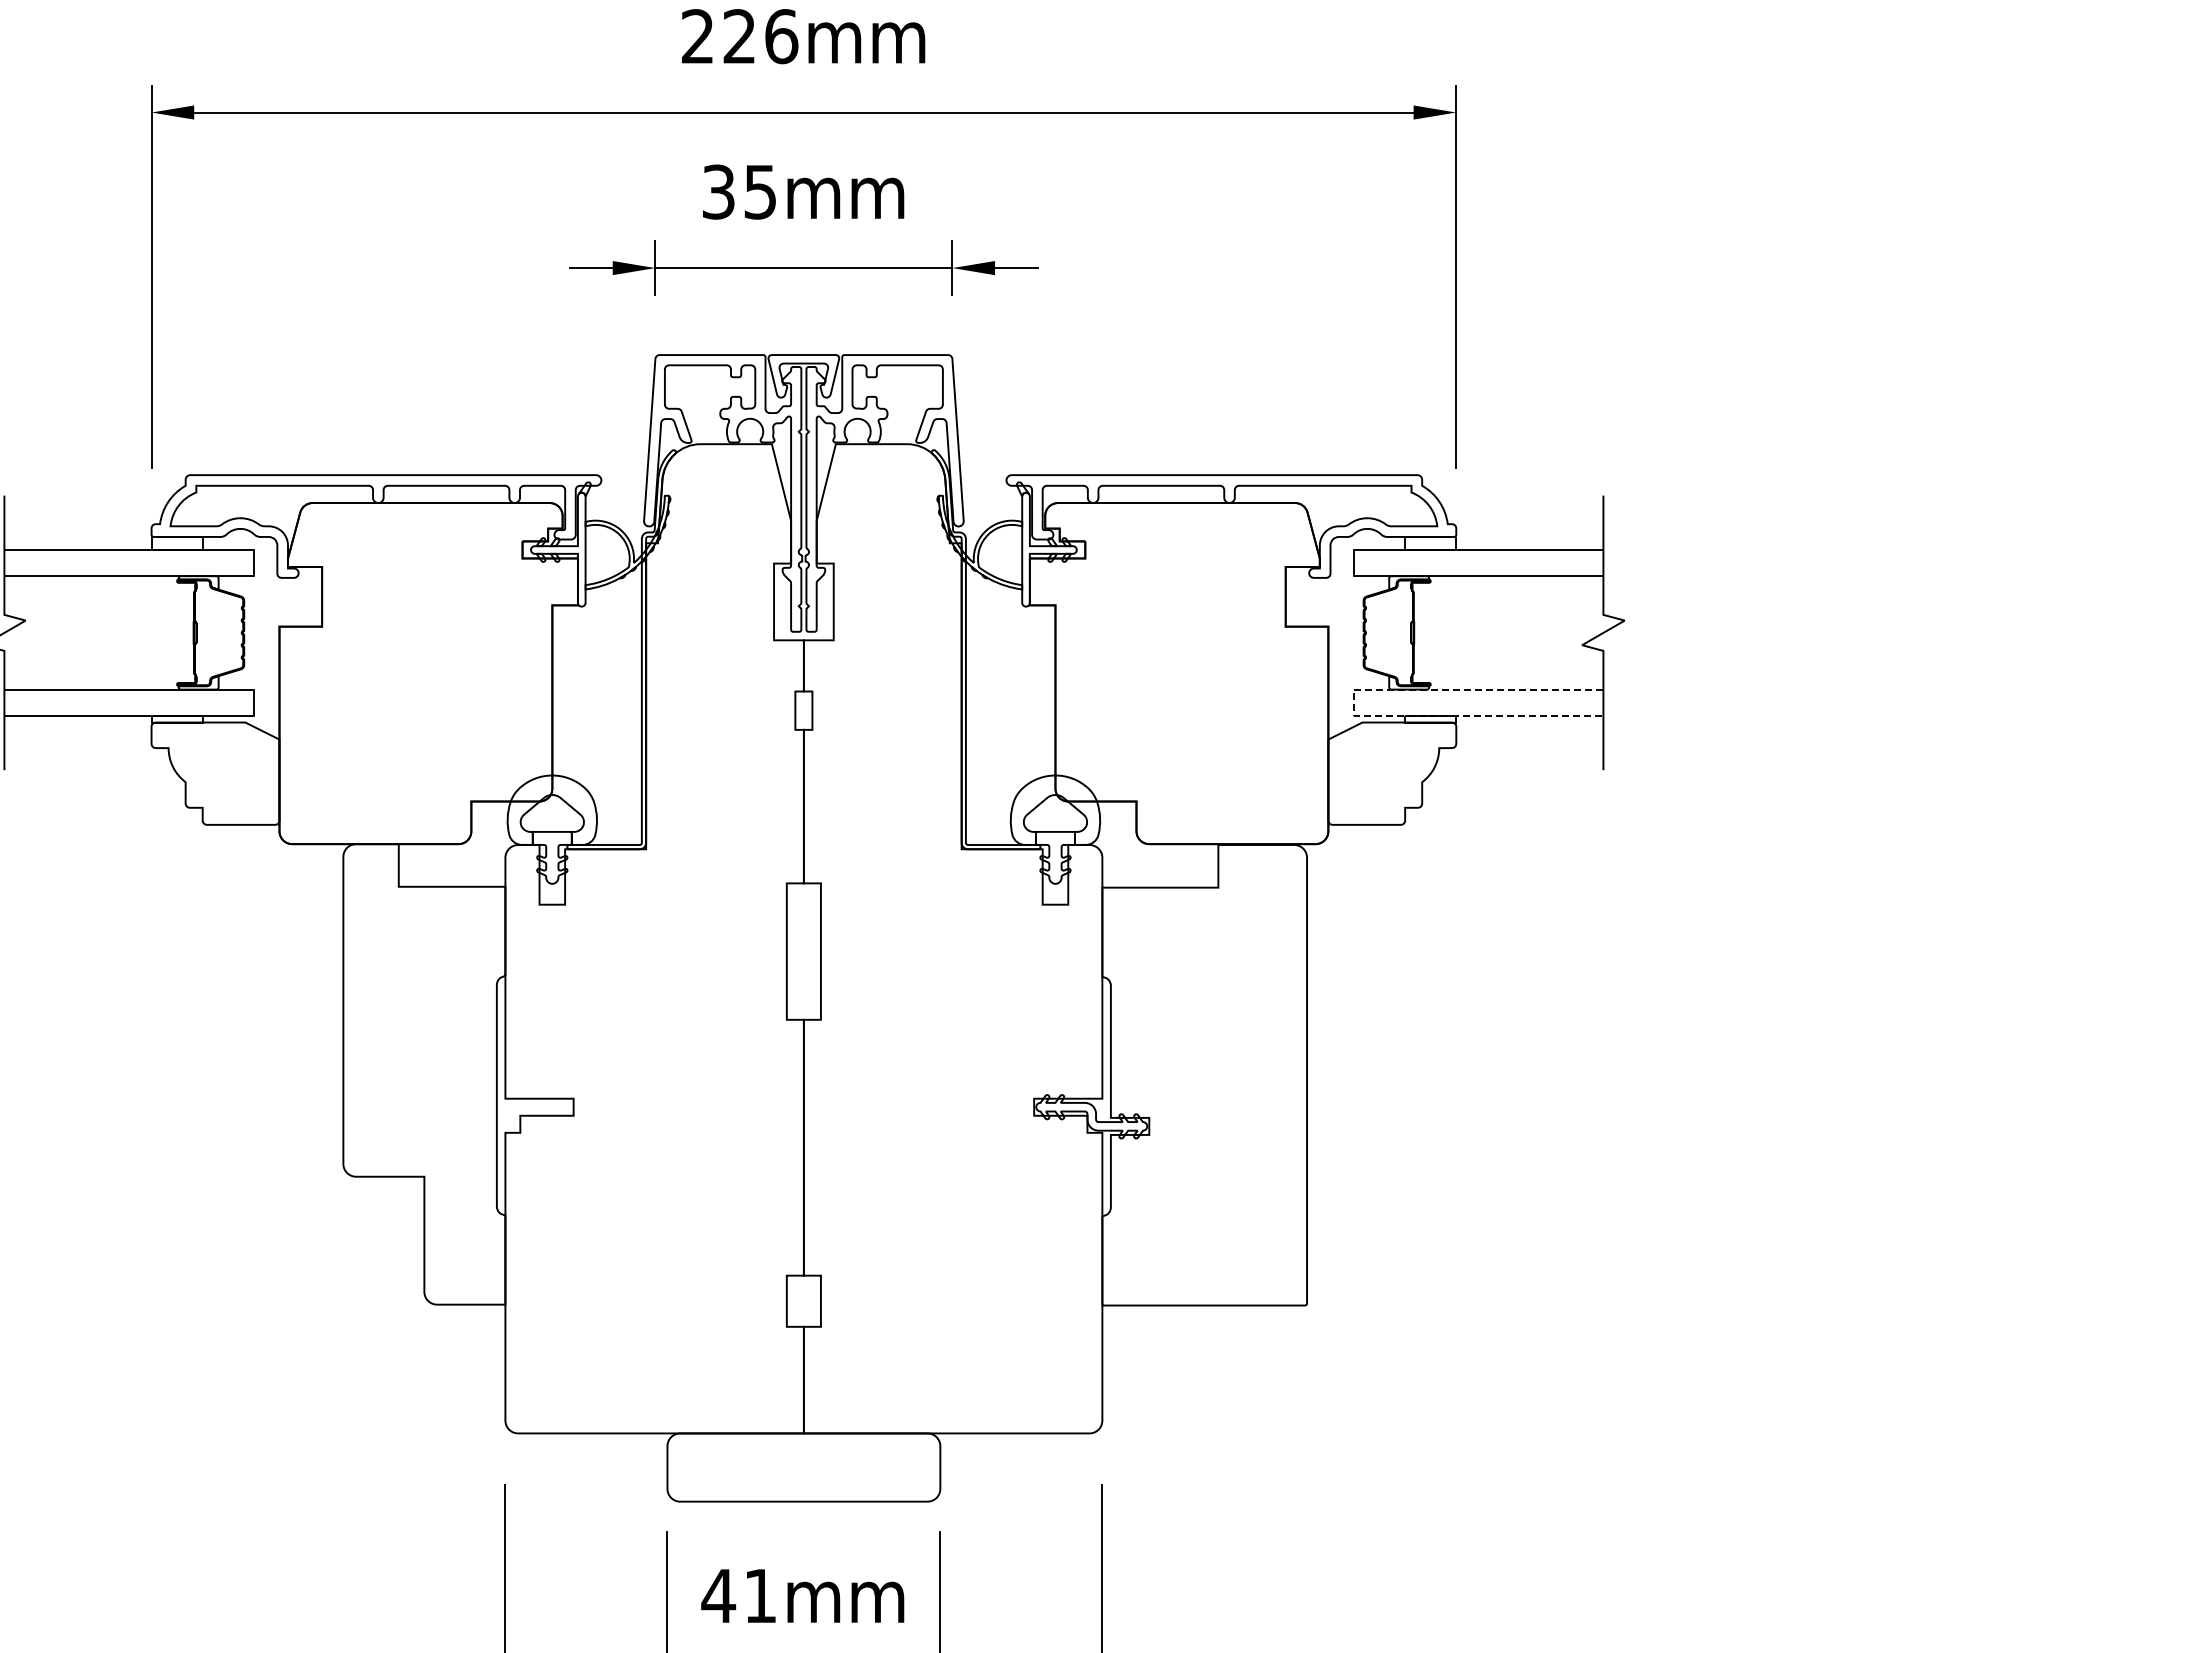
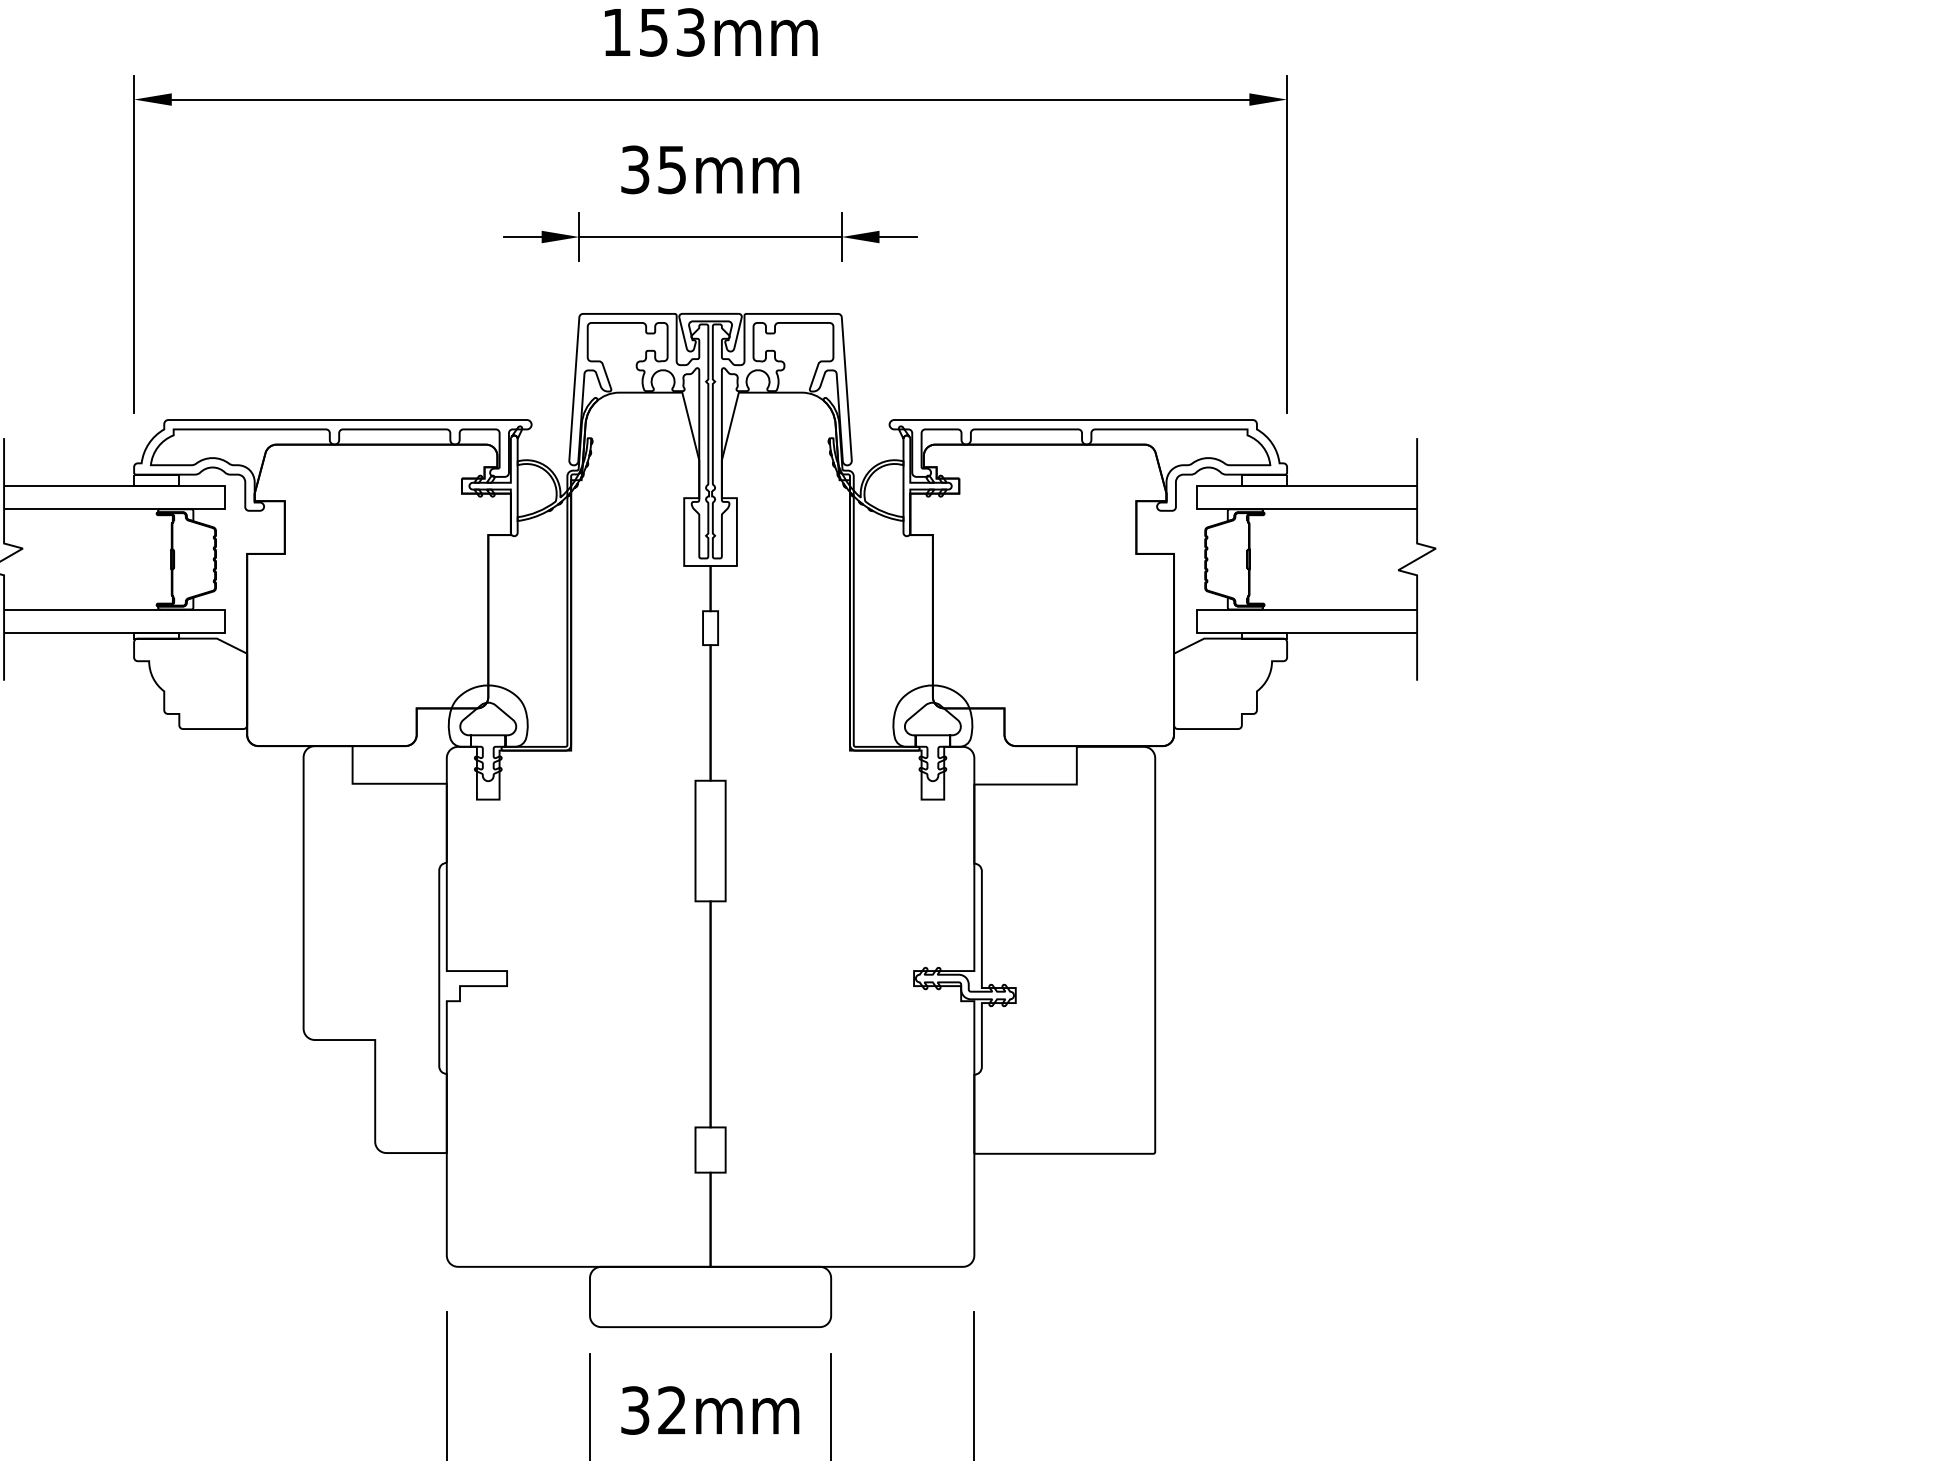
text: (740, 36) -> (654, 32), 226mm -> 153mm
line: (1353, 703) -> (1196, 621), dashed -> solid
text: (738, 1595) -> (652, 1410), 41mm -> 32mm

